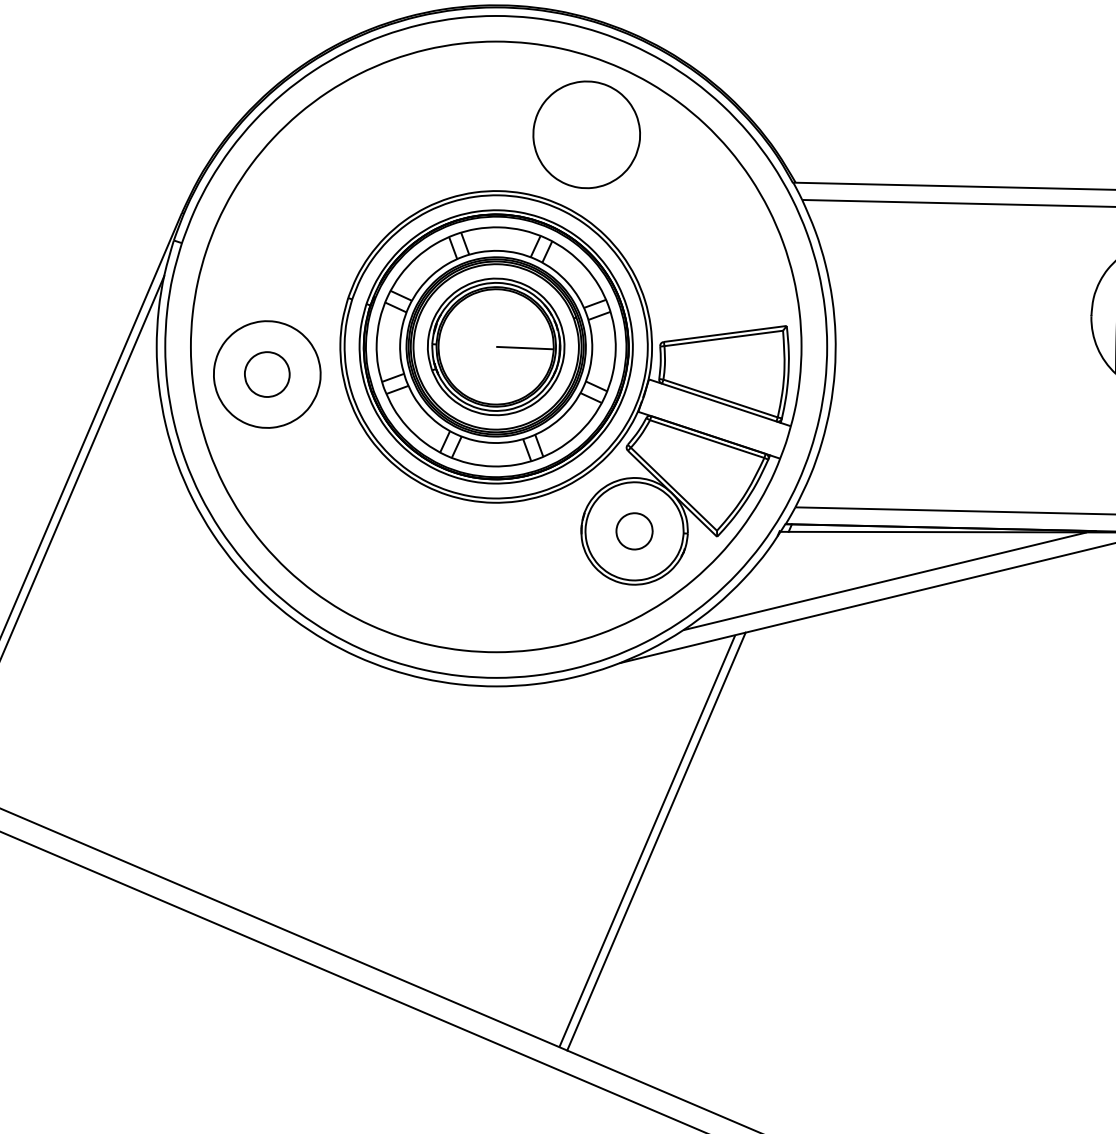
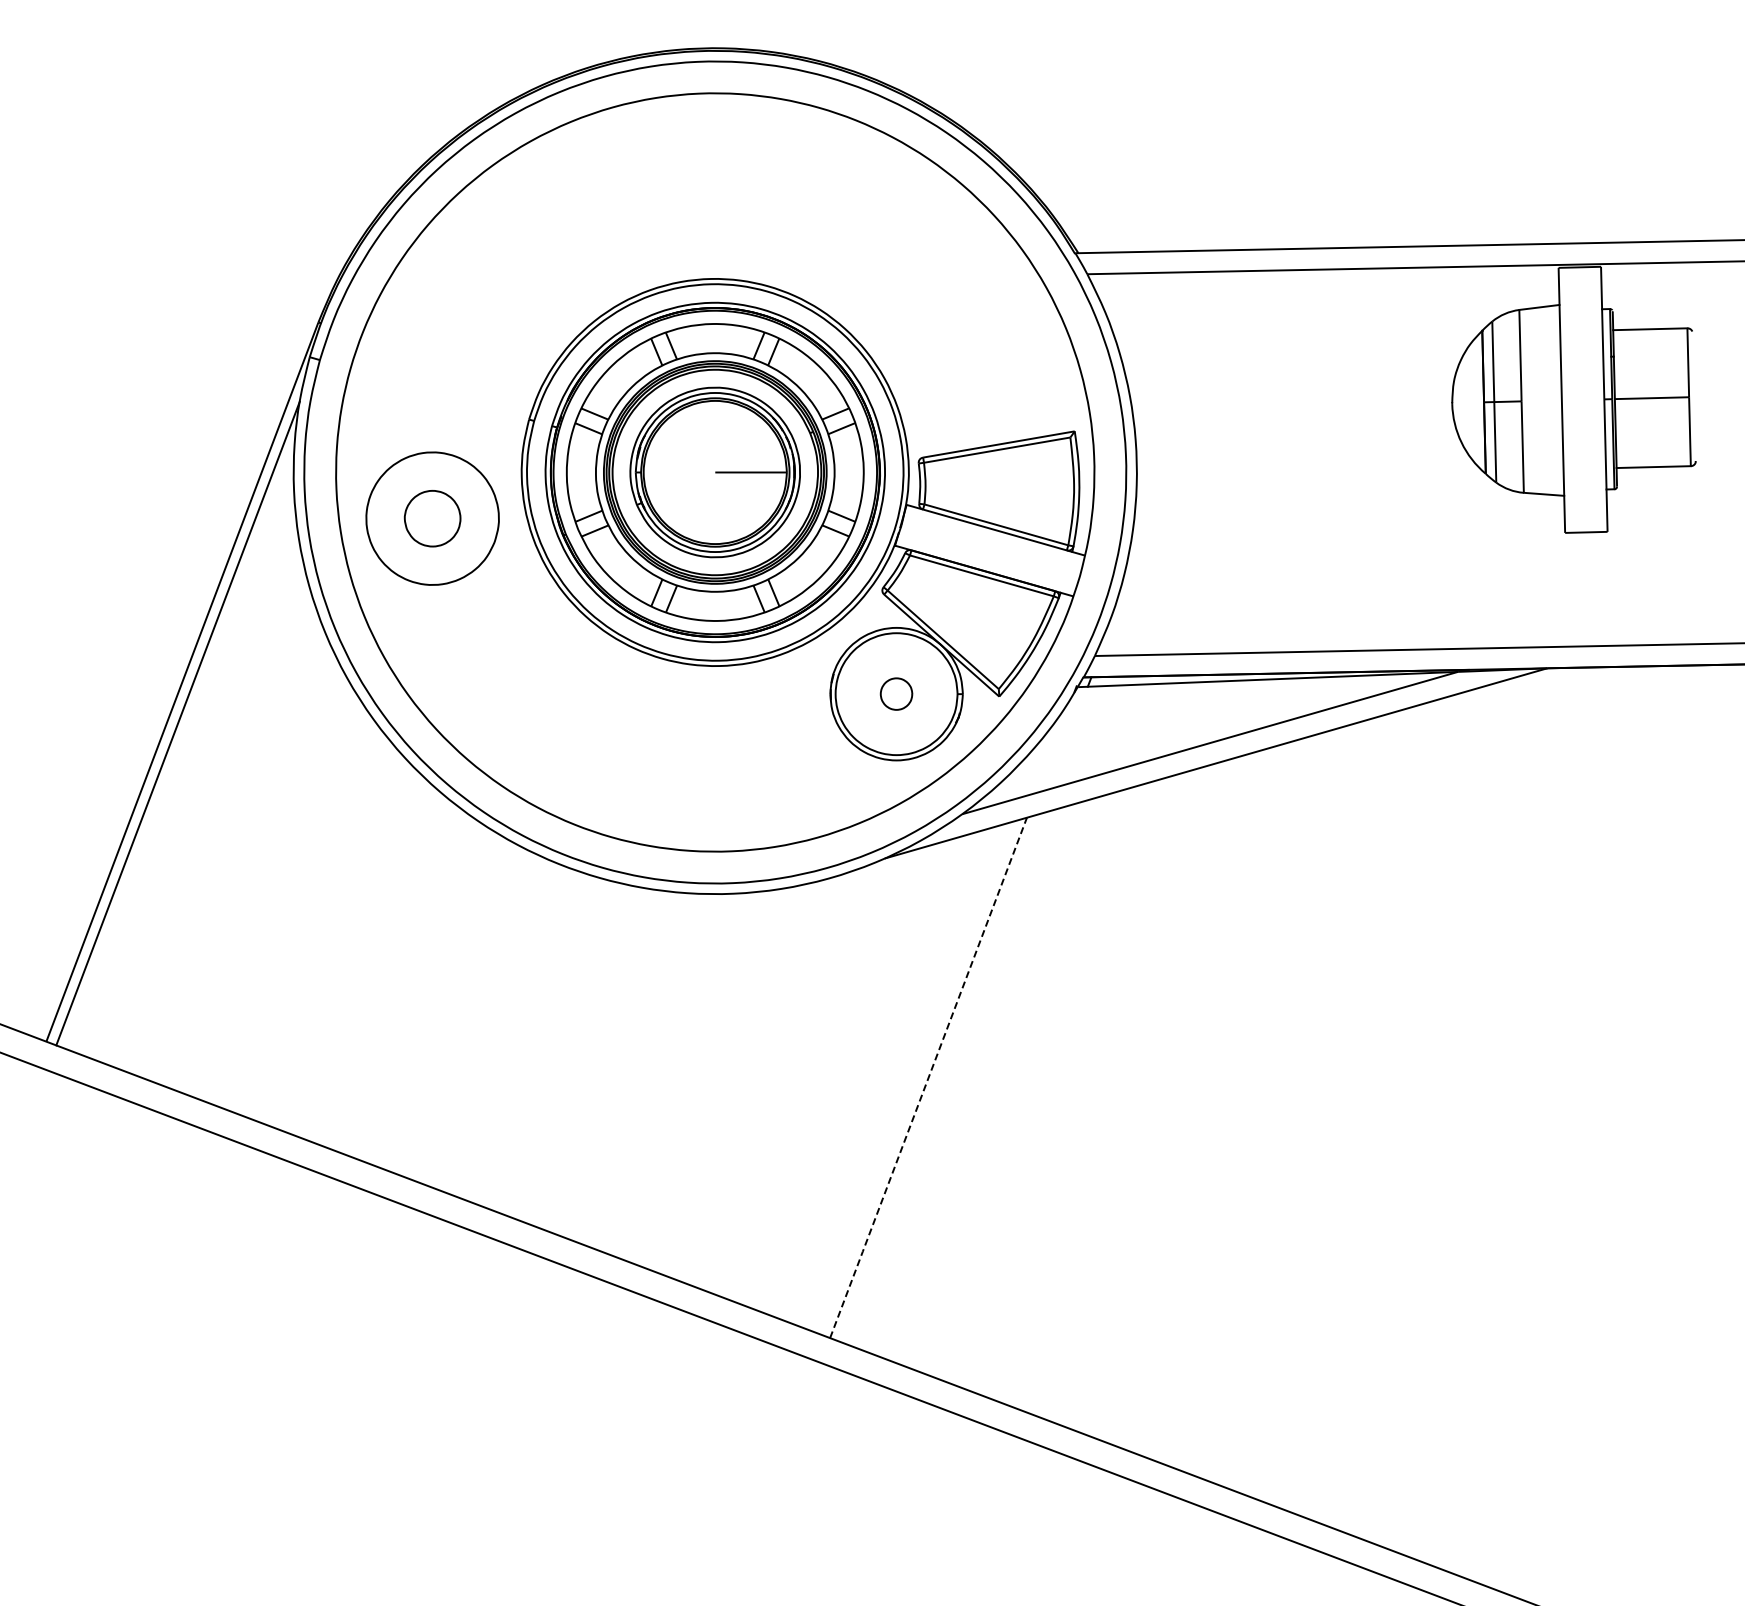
part: (586, 134) -> (816, 204), removed
part: (634, 530) -> (896, 693), size x0.7
line: (647, 841) -> (928, 1078), solid -> dashed
line: (656, 841) -> (939, 1077), removed

